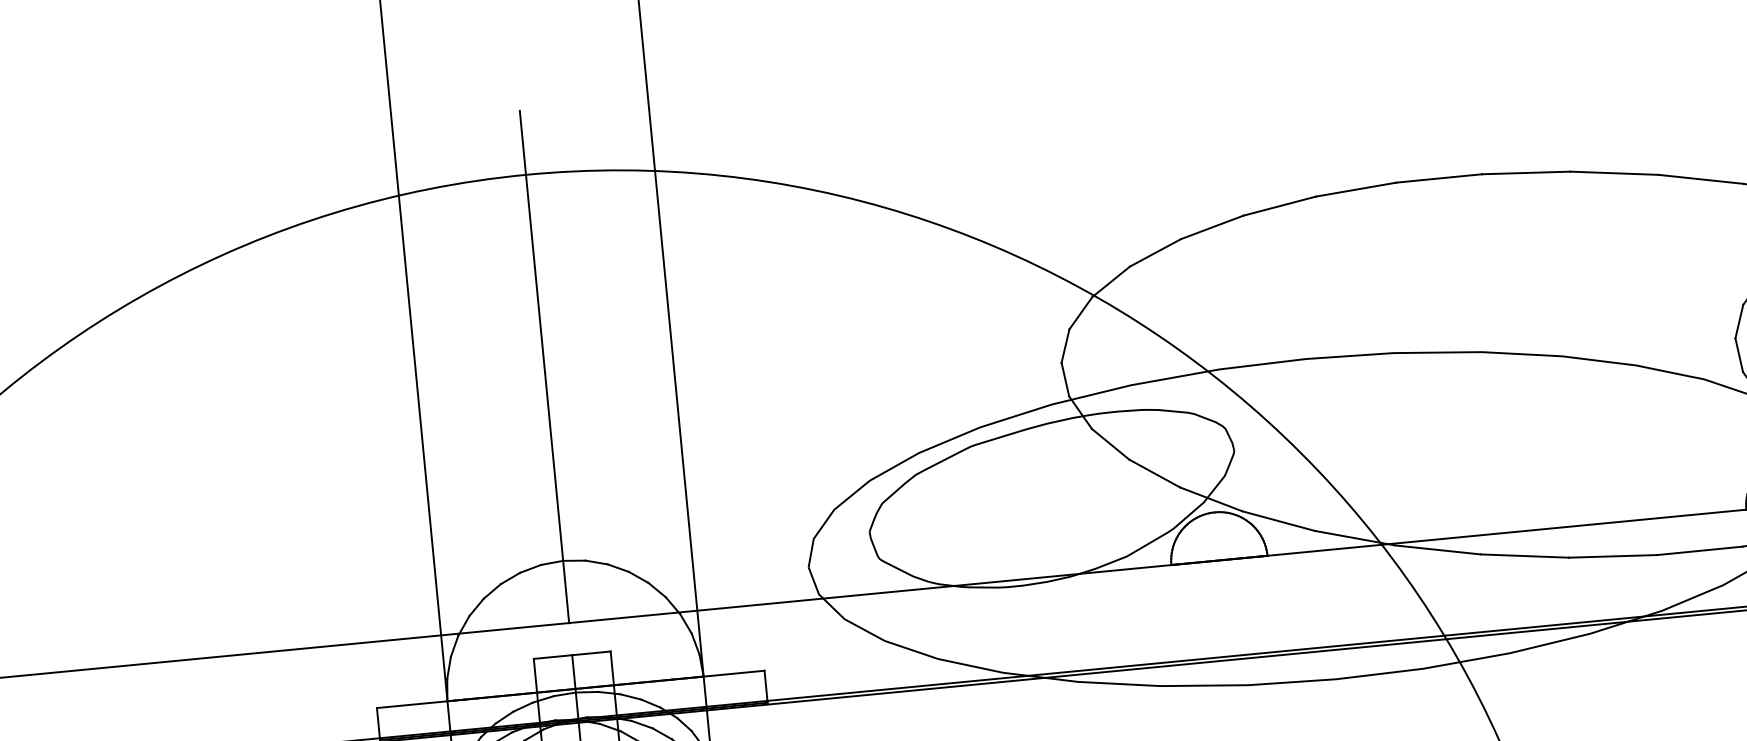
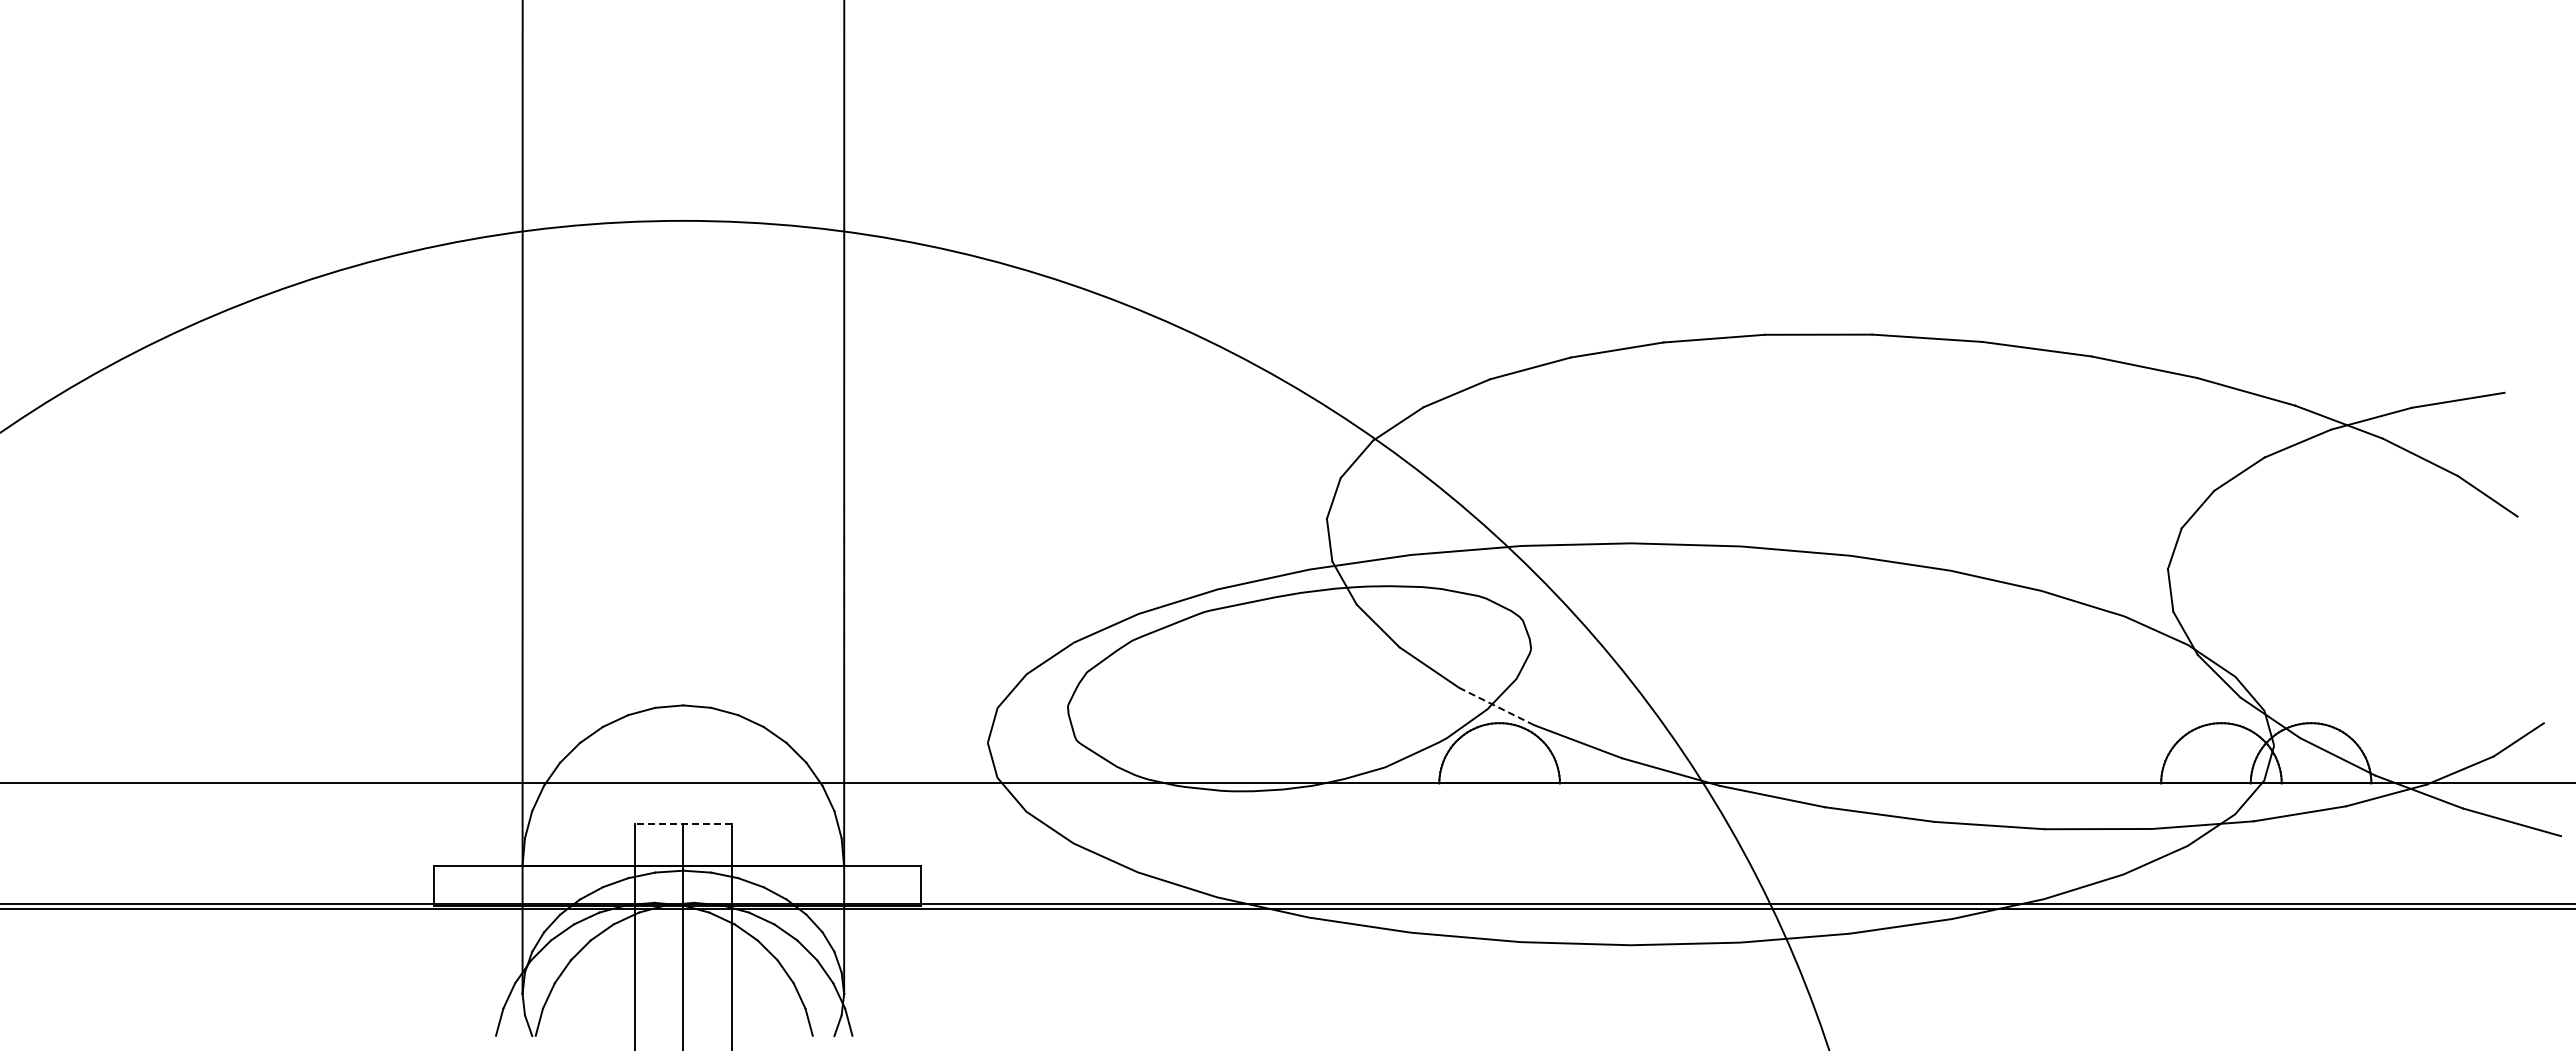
line: (544, 366) -> (683, 461), removed
line: (1211, 499) -> (1496, 706), solid -> dashed
line: (571, 654) -> (682, 823), solid -> dashed

